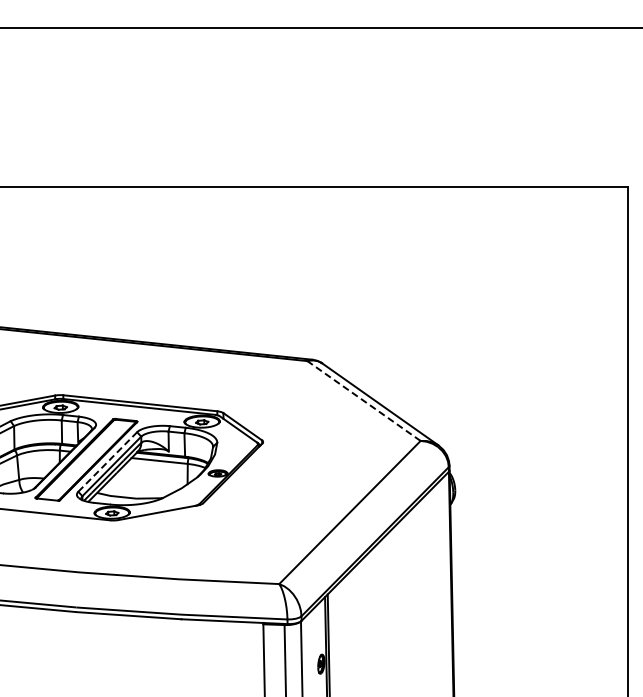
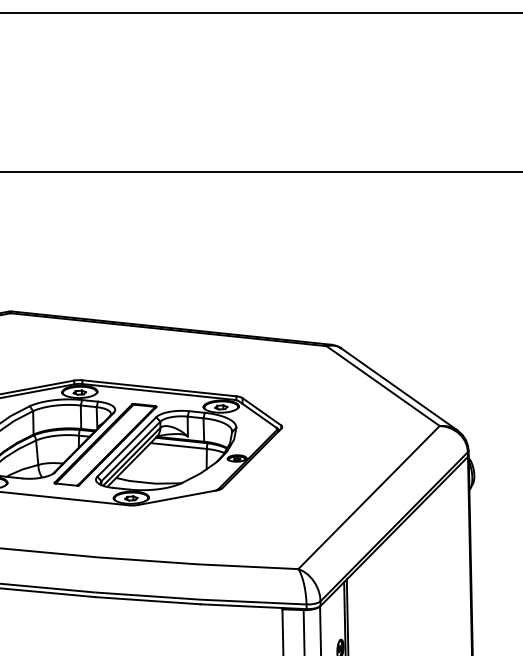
line: (363, 400) -> (382, 385), dashed -> solid
line: (107, 461) -> (126, 446), dashed -> solid

